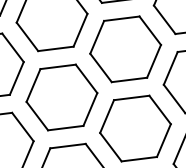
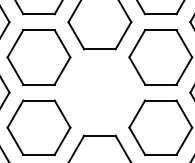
part: (61, 97) -> (99, 92), removed

